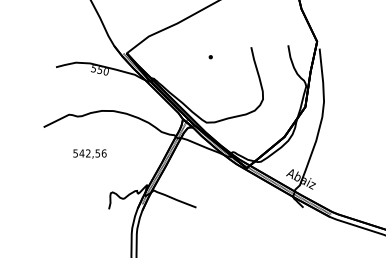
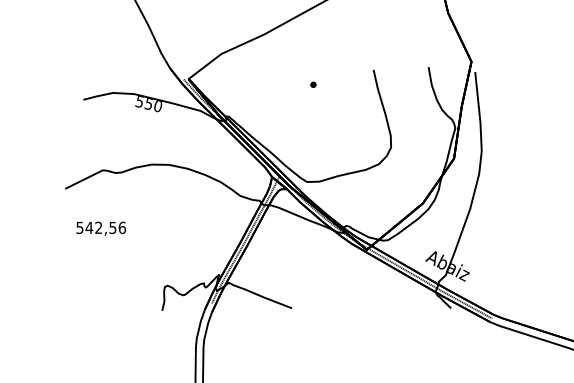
text: (89, 153) -> (100, 227), moved

